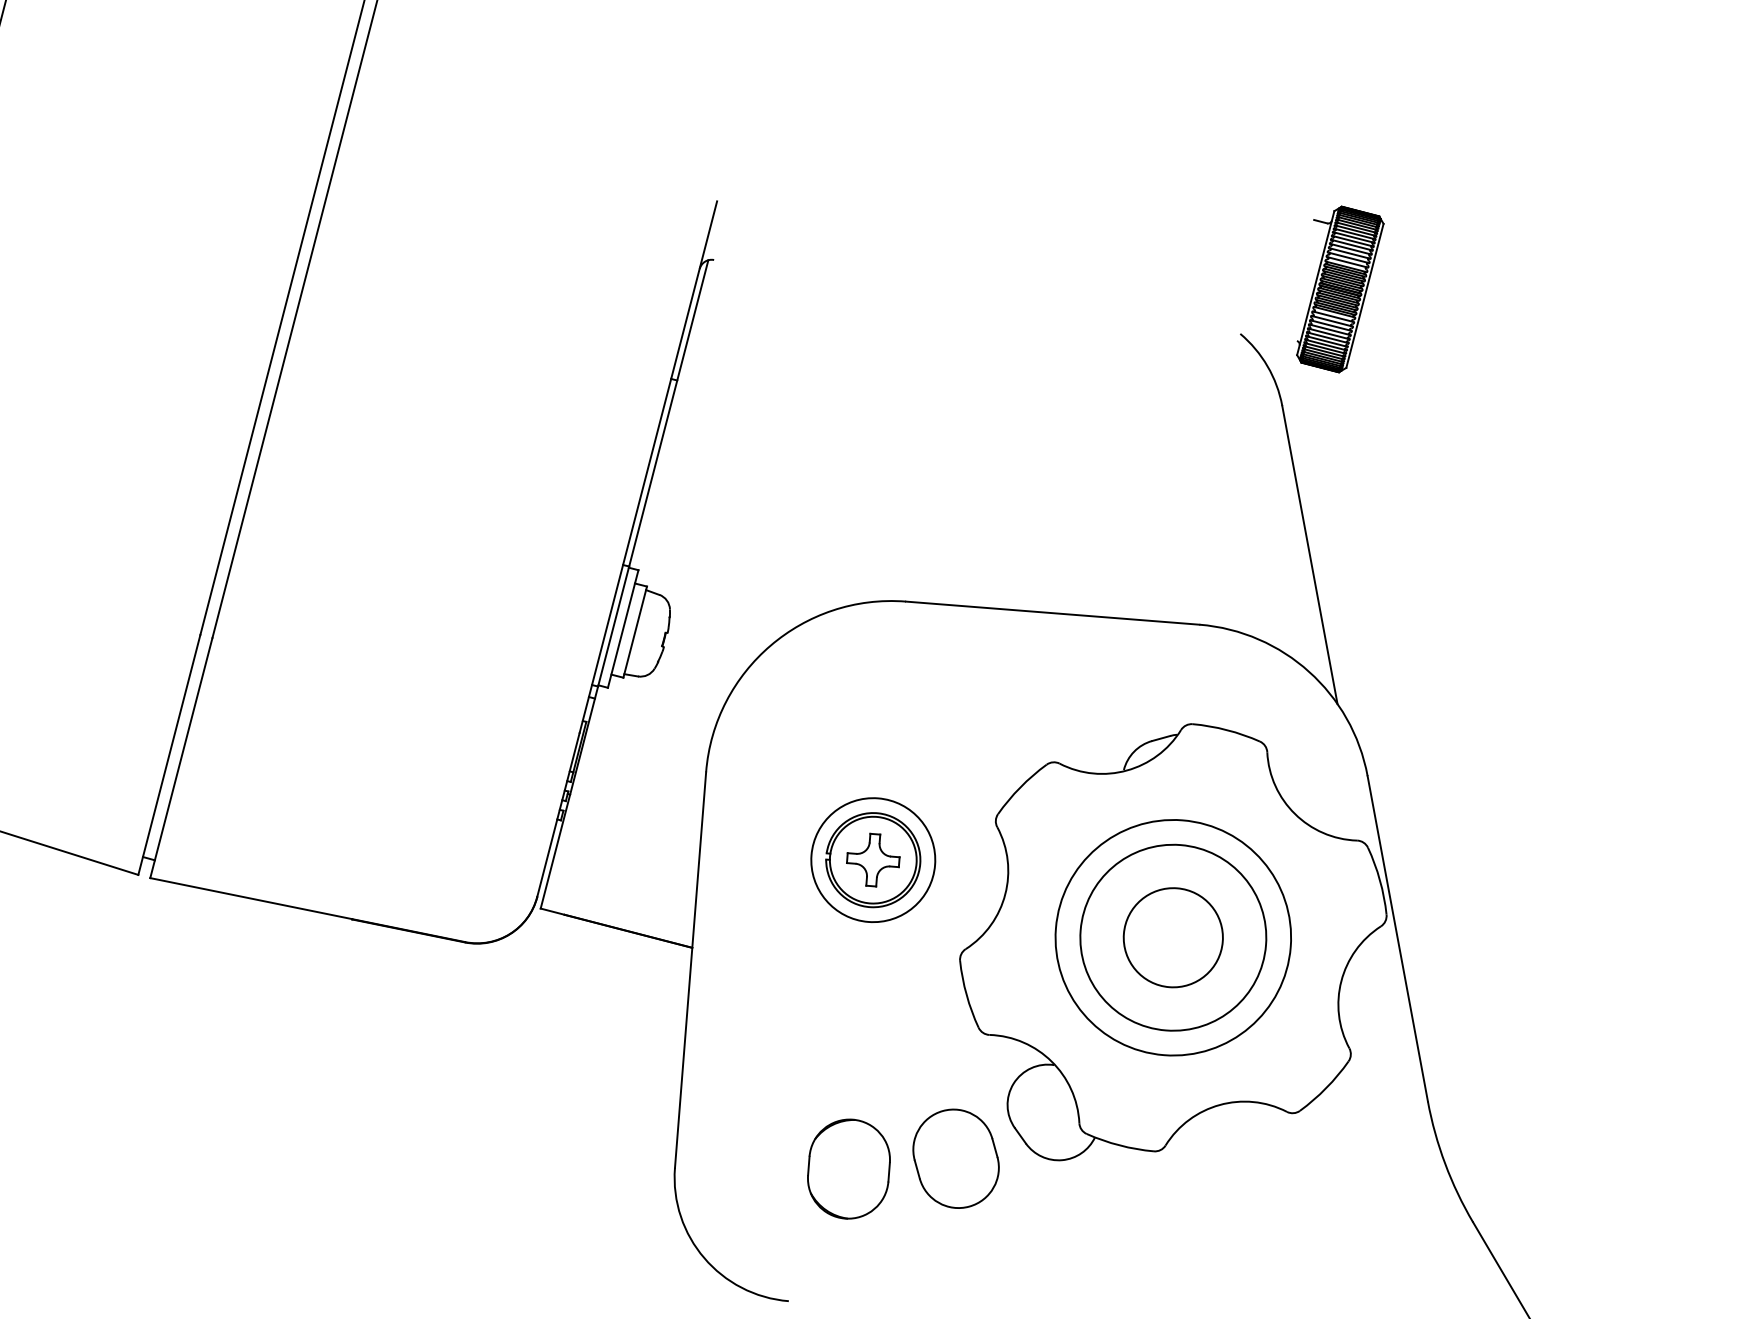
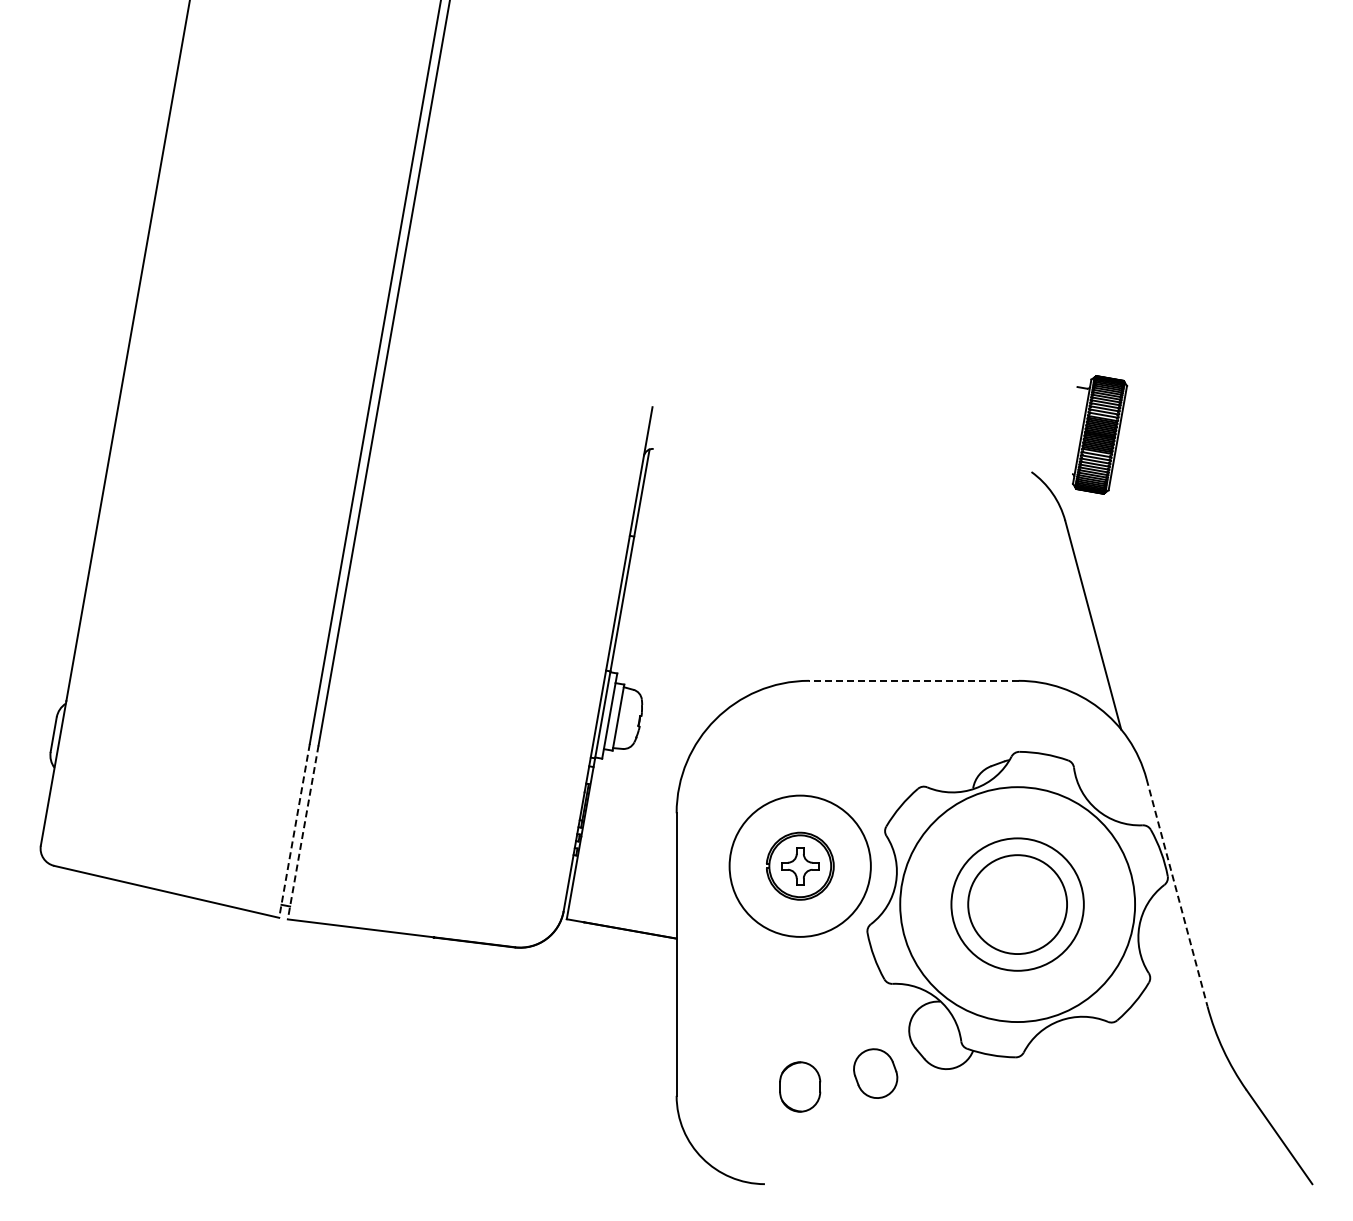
line: (1052, 612) -> (913, 680), solid -> dashed
line: (169, 755) -> (294, 831), solid -> dashed
line: (181, 758) -> (303, 832), solid -> dashed
circle: (873, 860) -> (800, 866), size x1.6
circle: (1173, 937) -> (1017, 904), size x1.4
circle: (1173, 937) -> (1017, 904), size x1.4
line: (1398, 938) -> (1177, 892), solid -> dashed
part: (955, 1158) -> (875, 1073), size x0.7
part: (847, 1168) -> (799, 1086), size x0.7

